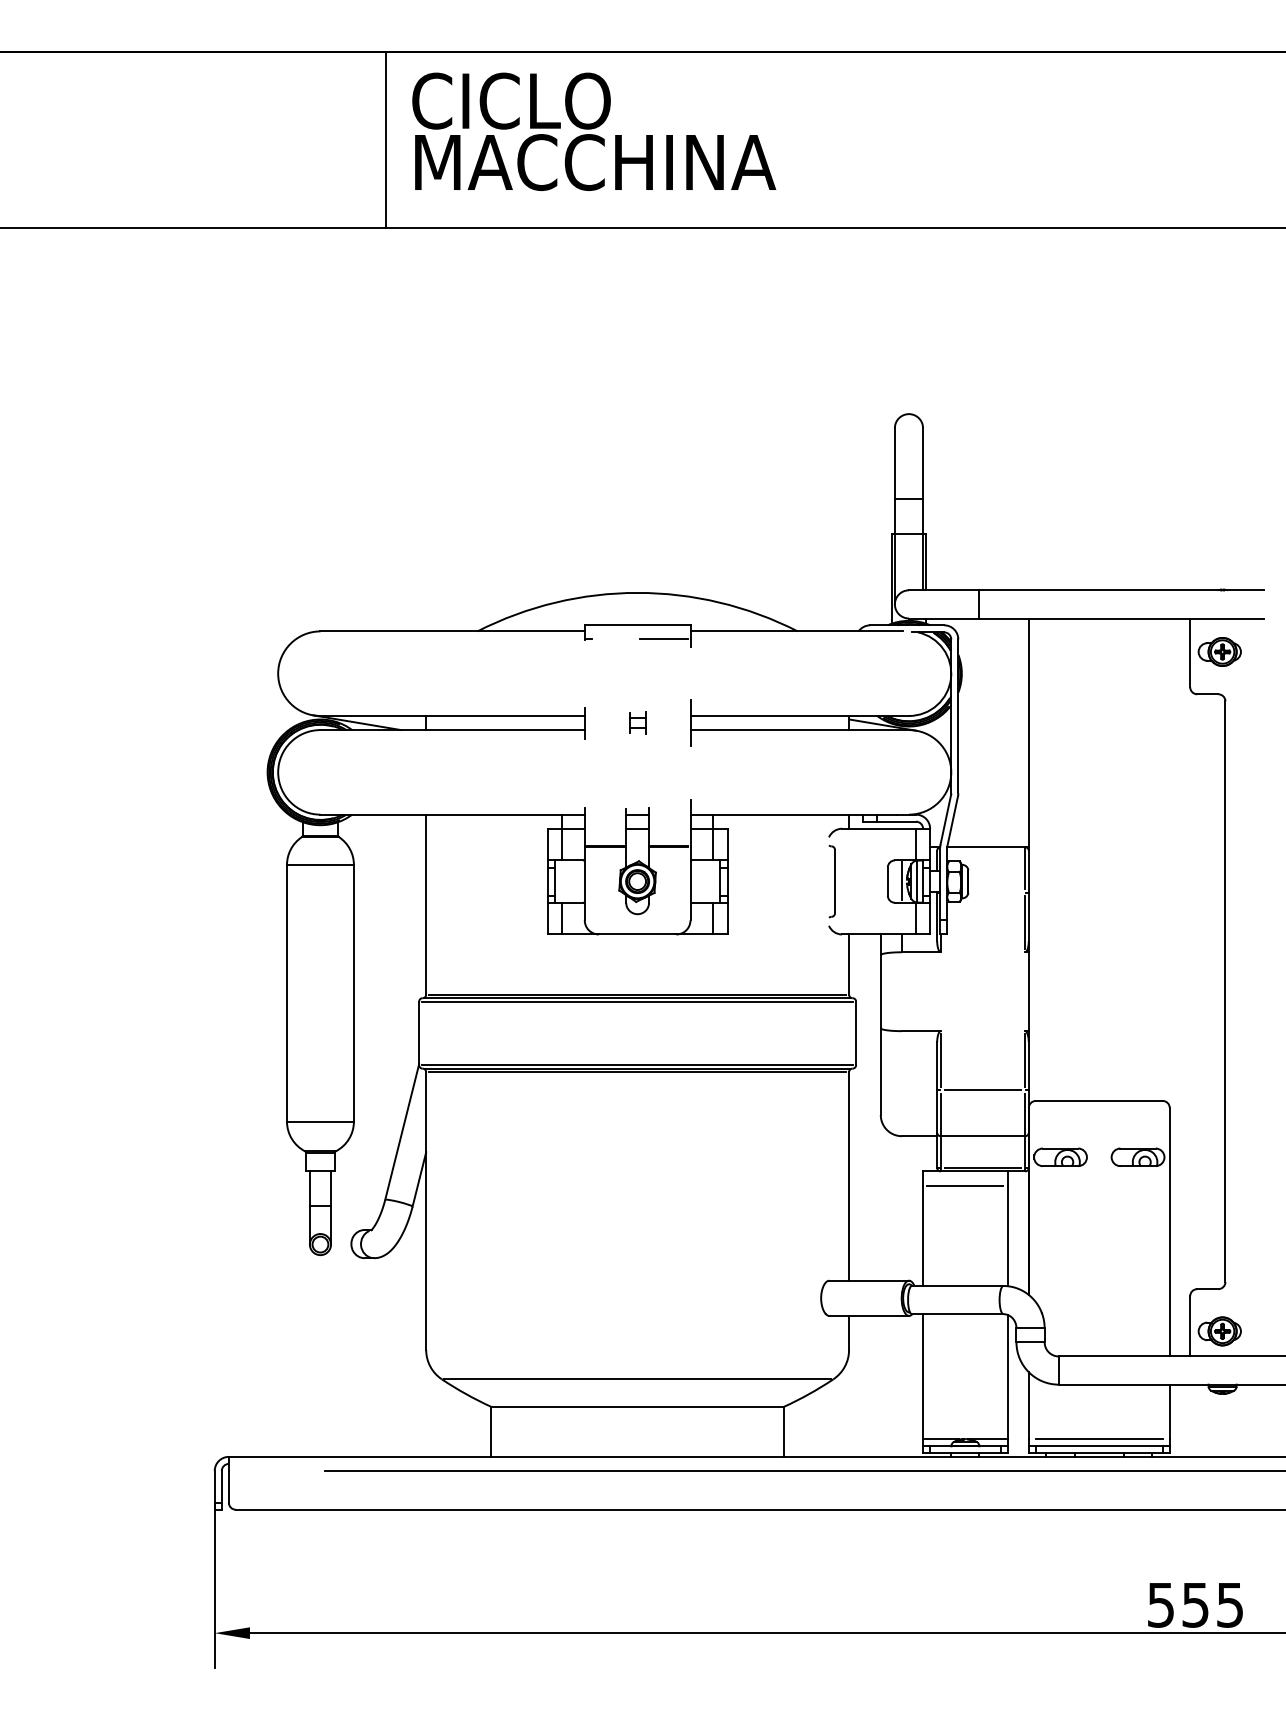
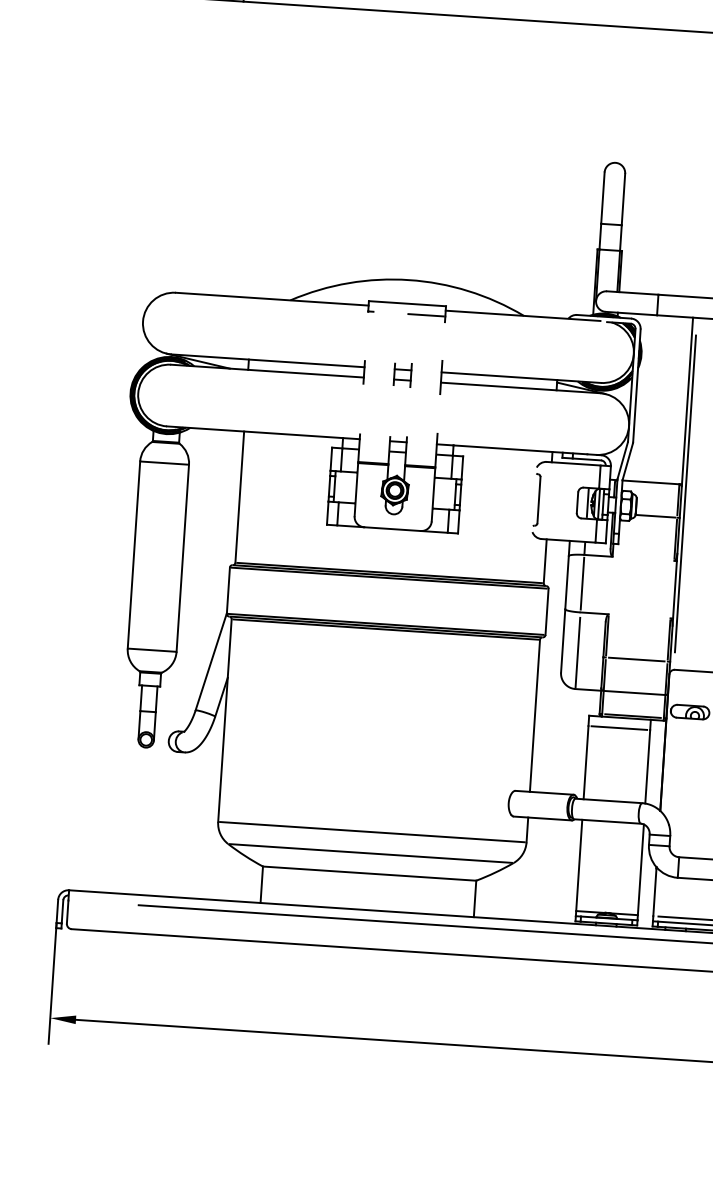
part: (637, 722) -> (402, 374), size x1.43
line: (1034, 859) -> (685, 493), added
line: (996, 893) -> (656, 516), added
line: (901, 991) -> (582, 583), added
line: (901, 1085) -> (577, 652), added
line: (637, 1349) -> (372, 831), added

